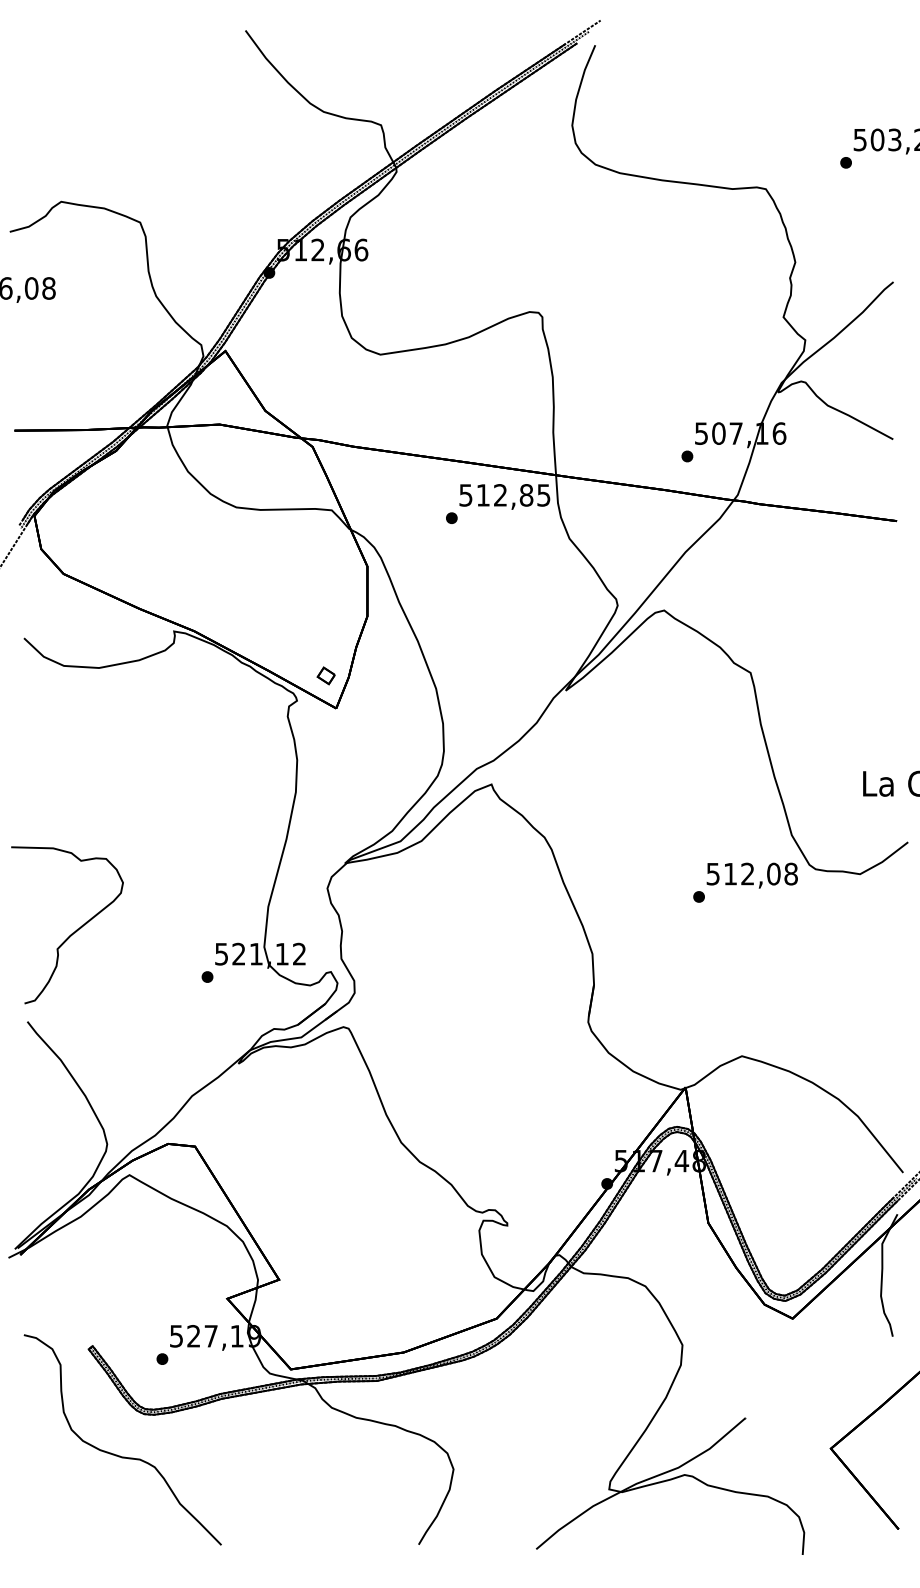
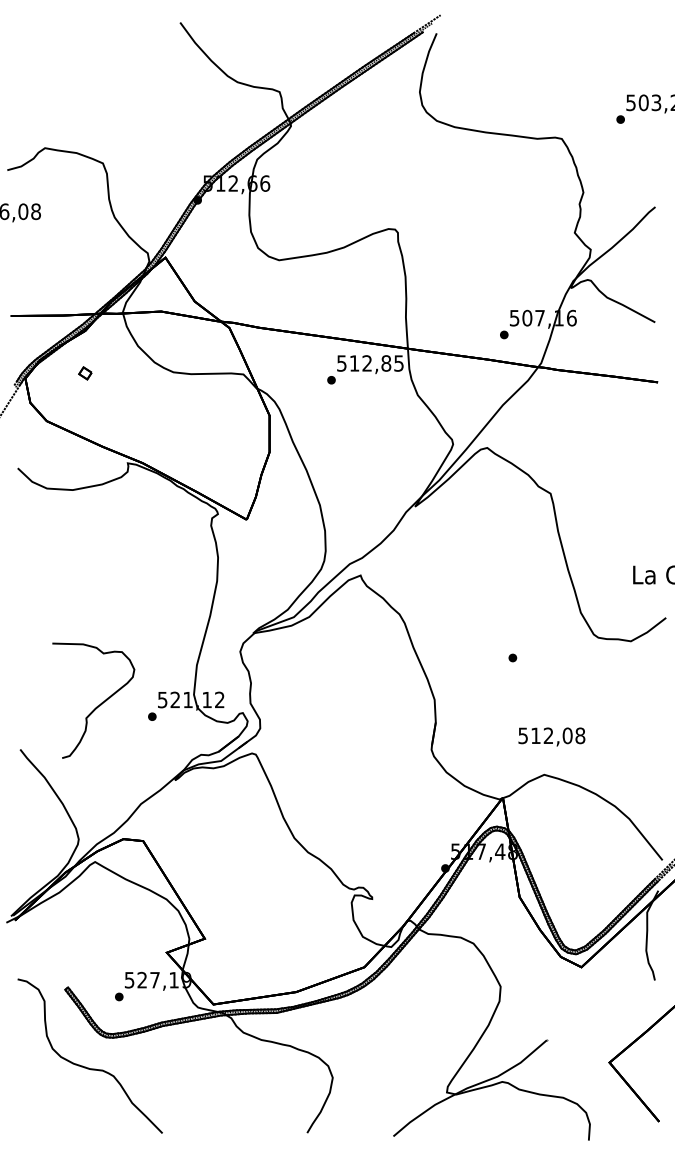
part: (325, 675) -> (84, 373), moved
text: (751, 875) -> (551, 736), moved
part: (71, 933) -> (96, 706), moved

